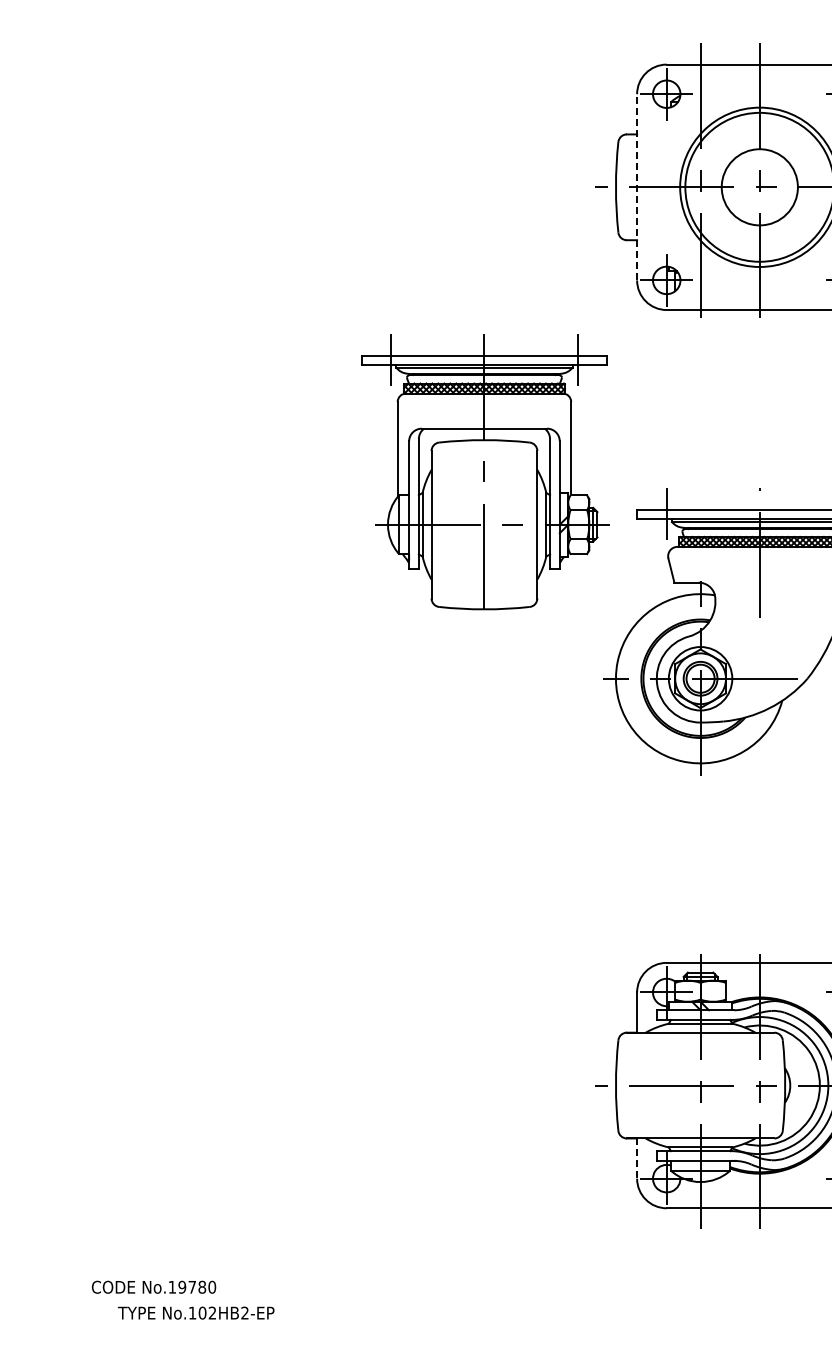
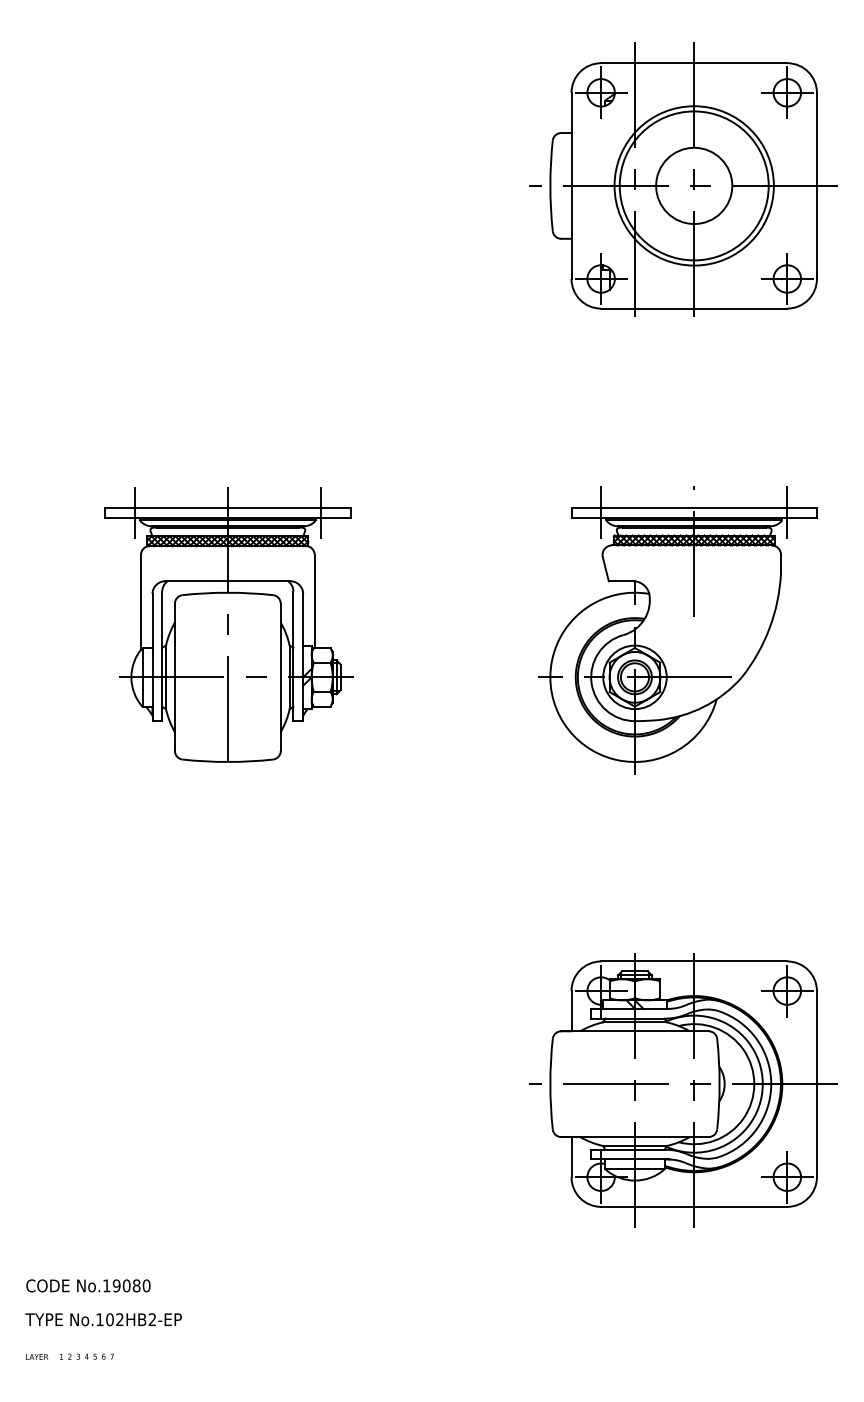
line: (637, 186) -> (571, 185), dashed -> solid
part: (485, 471) -> (228, 624), moved
line: (637, 1158) -> (571, 1157), dashed -> solid
text: (192, 1286) -> (126, 1285), No.19780 -> No.19080
text: (196, 1312) -> (103, 1319), moved

